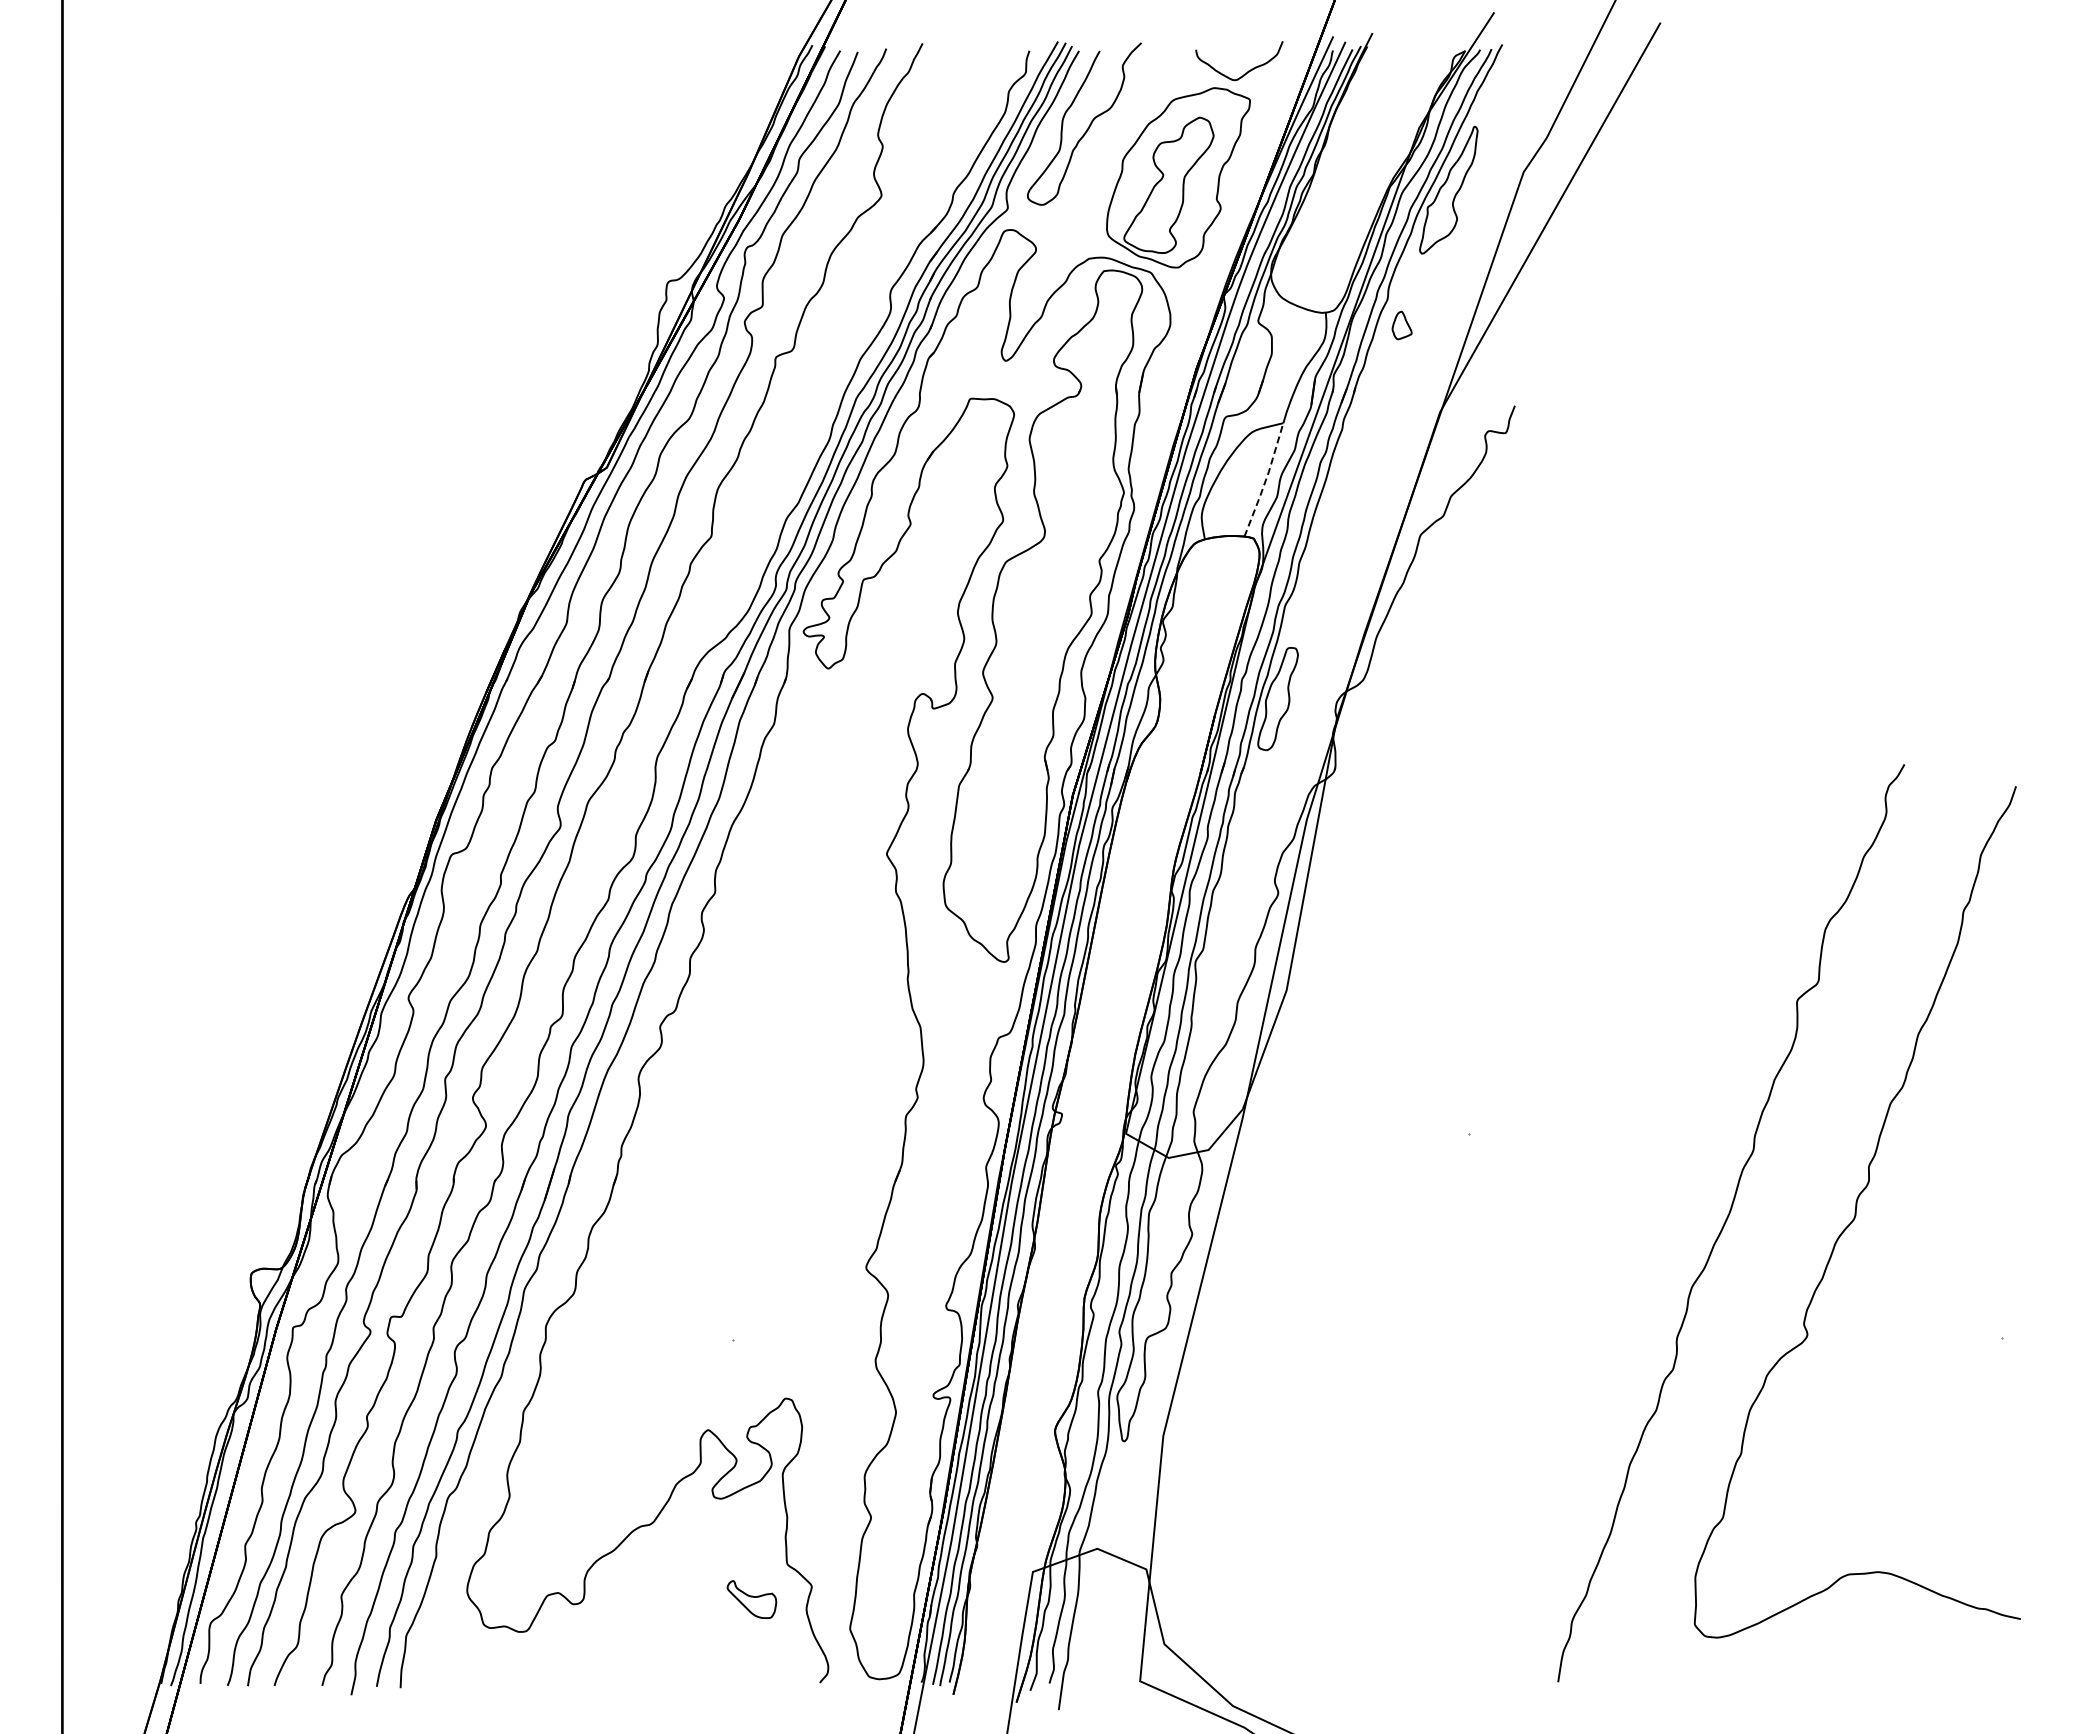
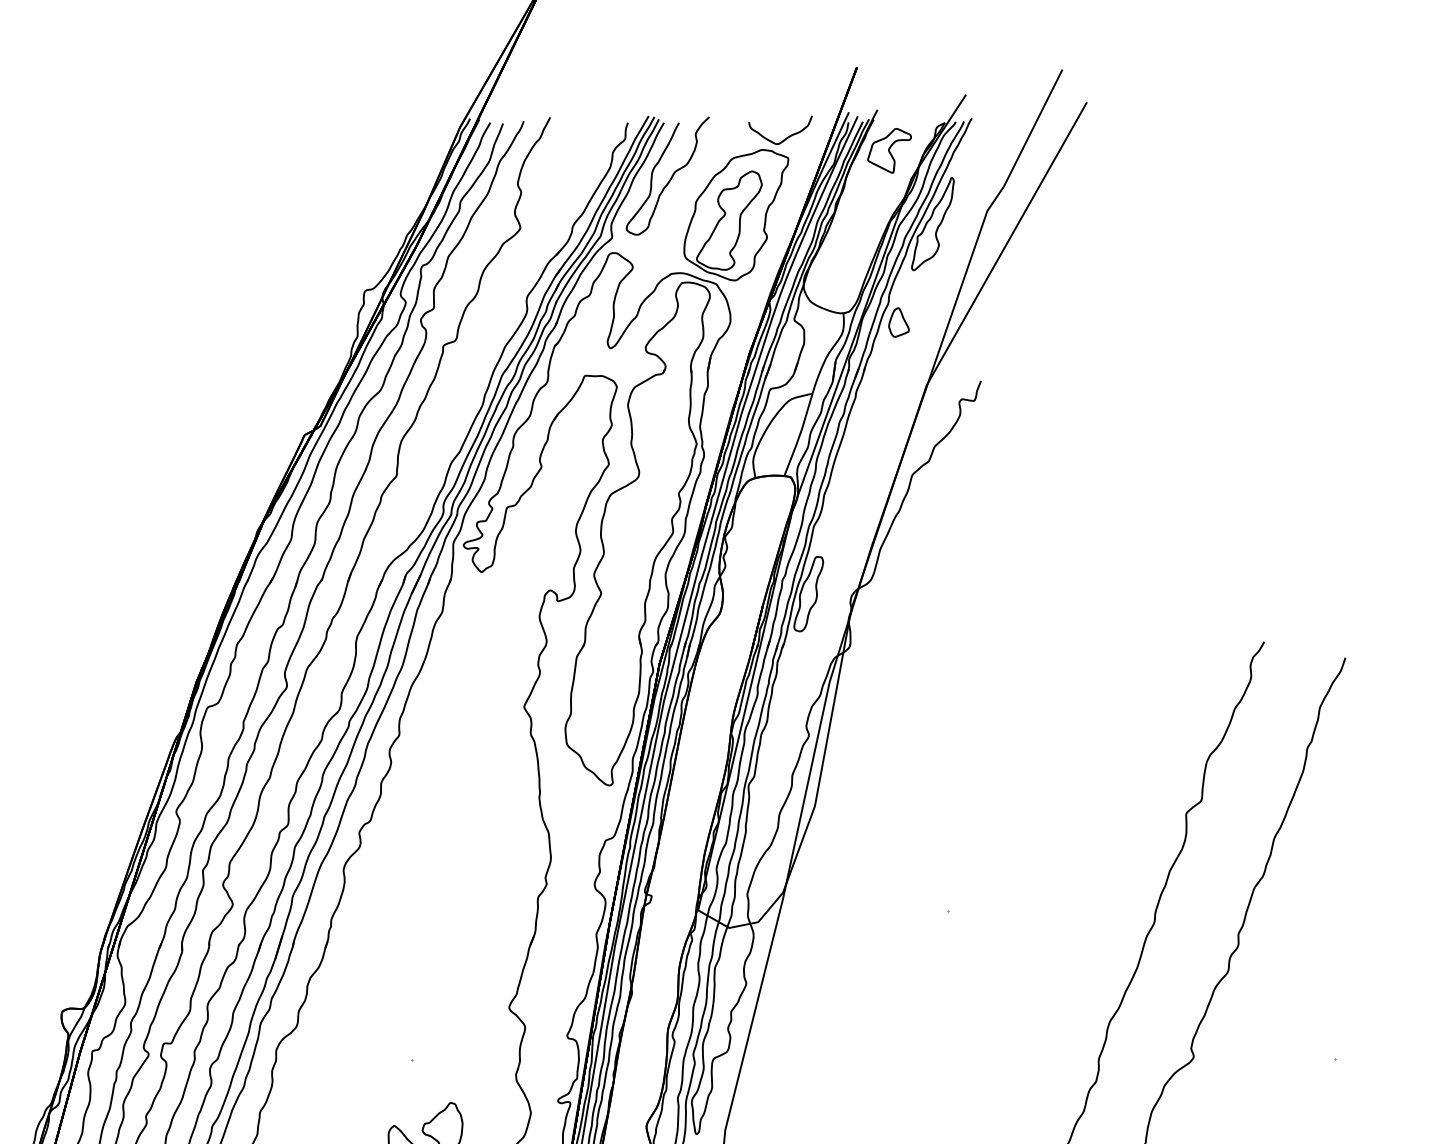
part: (1388, 89) -> (889, 150), added
part: (1401, 325) -> (898, 322), size x1.43
line: (1265, 480) -> (799, 435), dashed -> solid

